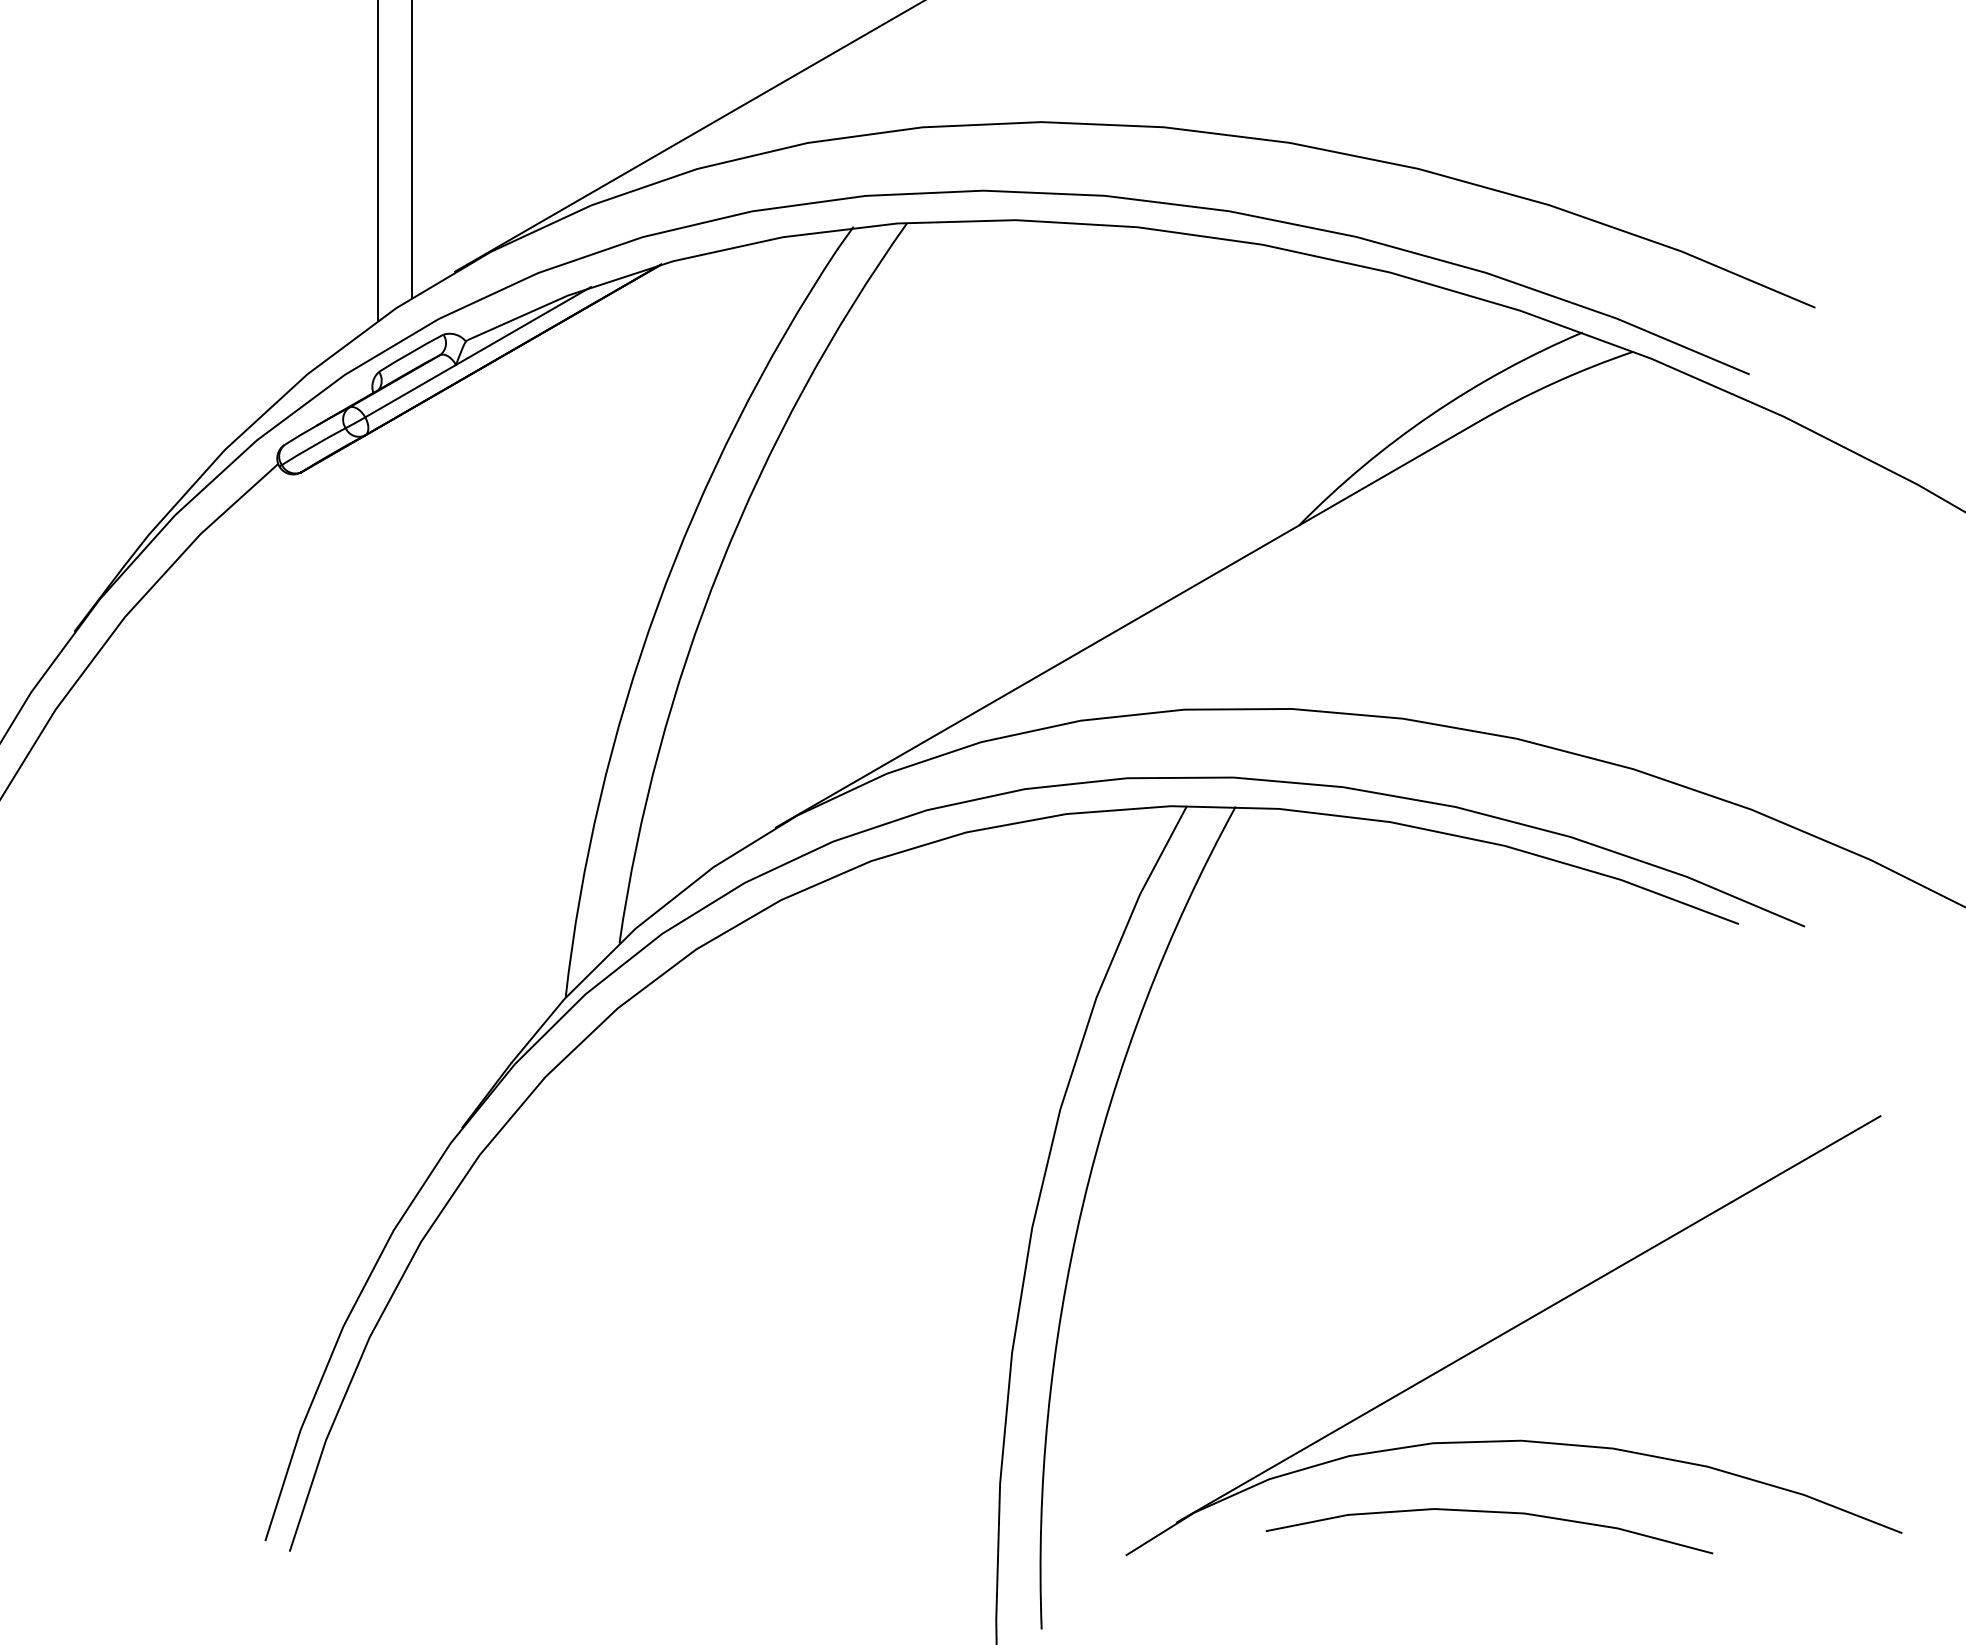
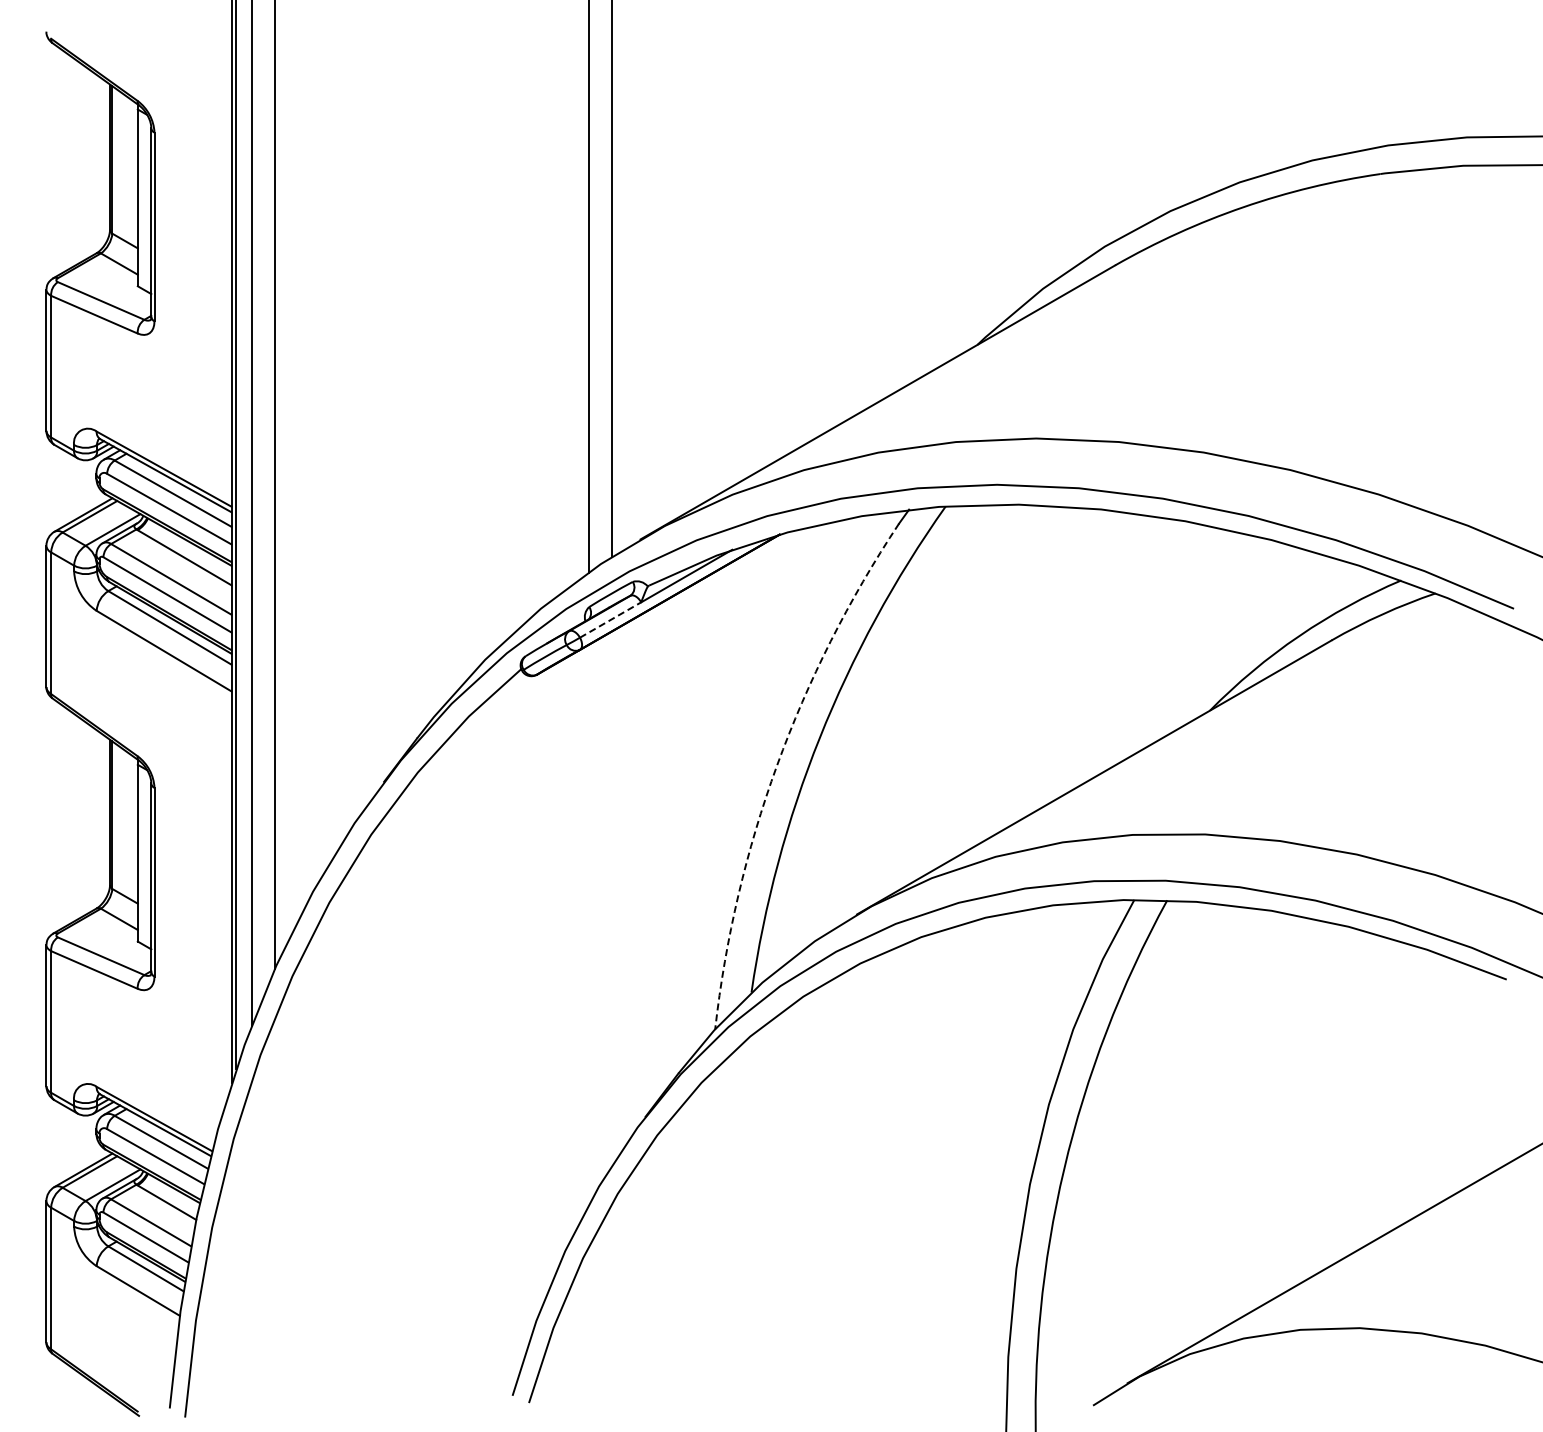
line: (411, 390) -> (611, 619), solid -> dashed
arc: (658, 606) -> (777, 765), solid -> dashed
curve: (1492, 1513) -> (1340, 1377), removed

